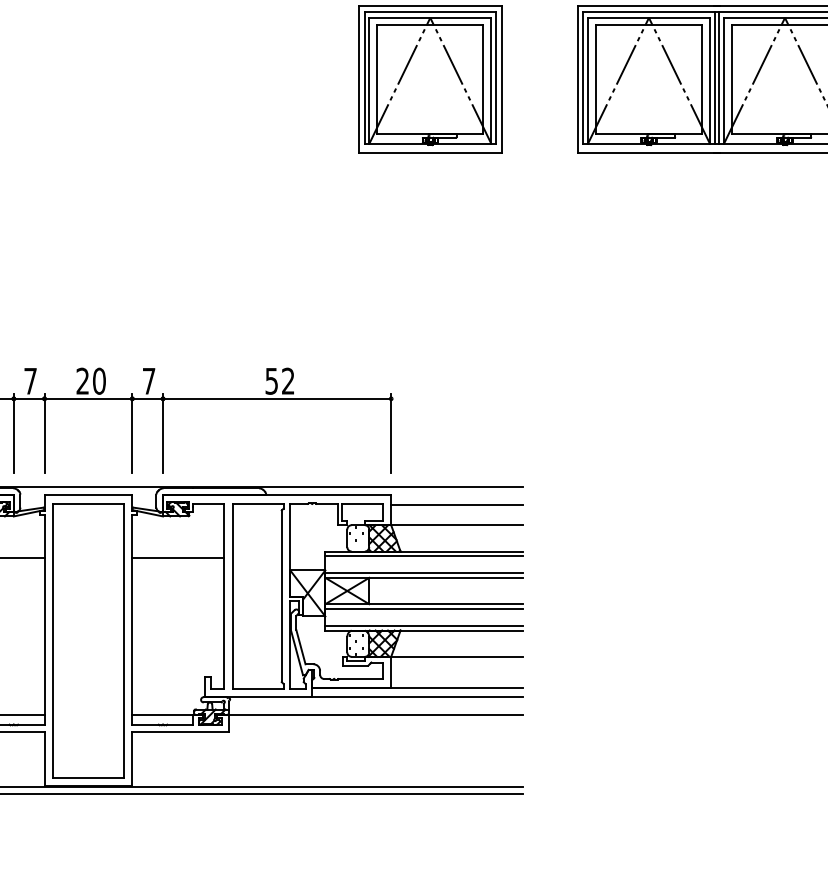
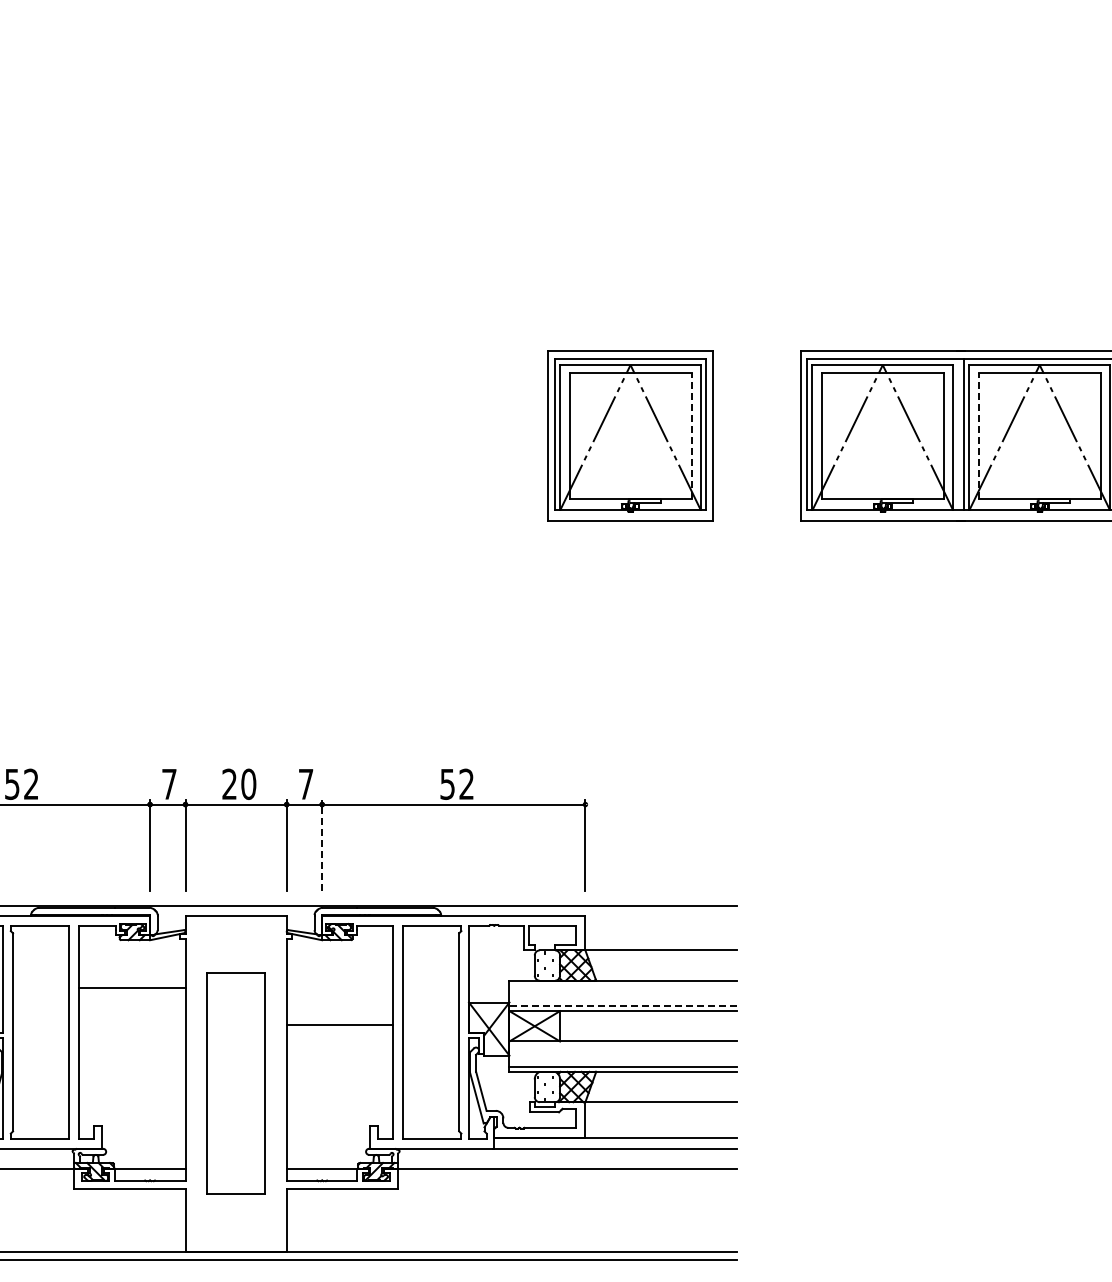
line: (714, 78) -> (958, 434), removed
line: (483, 79) -> (691, 436), solid -> dashed
line: (731, 79) -> (978, 436), solid -> dashed
line: (163, 434) -> (322, 845), solid -> dashed
line: (457, 505) -> (661, 927), removed
line: (424, 555) -> (623, 985), removed
line: (178, 557) -> (339, 1024), moved
line: (424, 573) -> (623, 1006), solid -> dashed
line: (424, 608) -> (623, 1046), removed
part: (87, 640) -> (235, 1083), size x0.7

